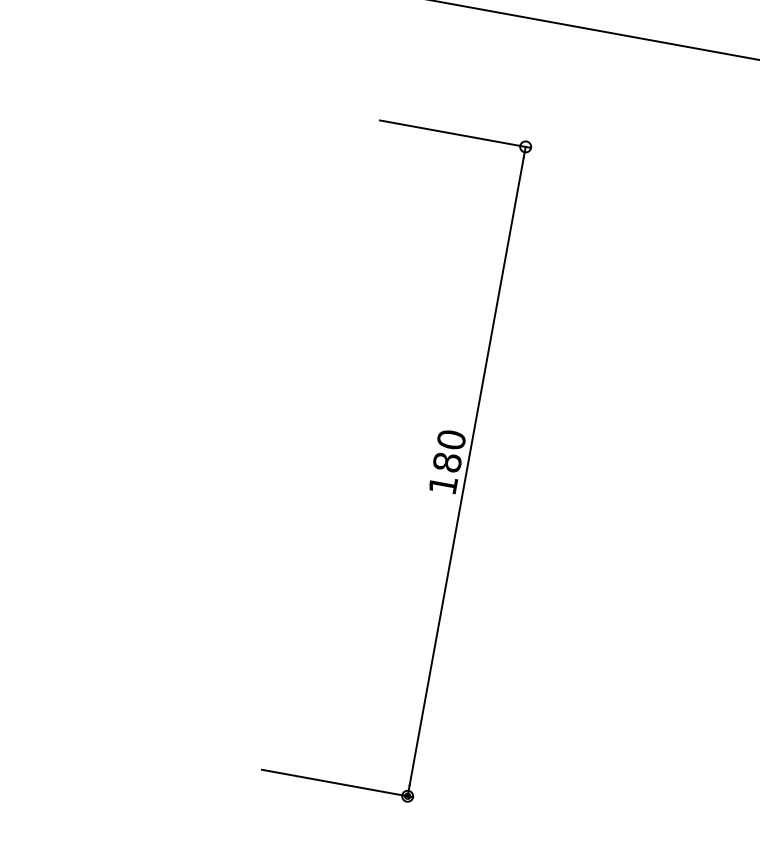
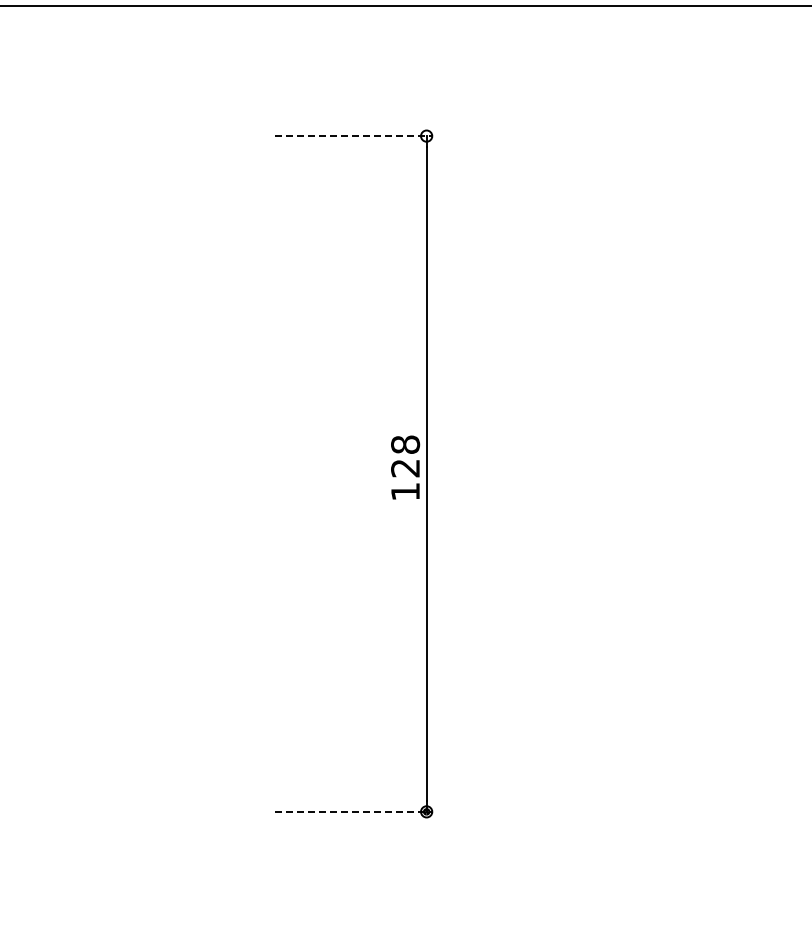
line: (455, 134) -> (353, 136), solid -> dashed
text: (449, 451) -> (405, 456), 180 -> 128
line: (337, 783) -> (353, 811), solid -> dashed

